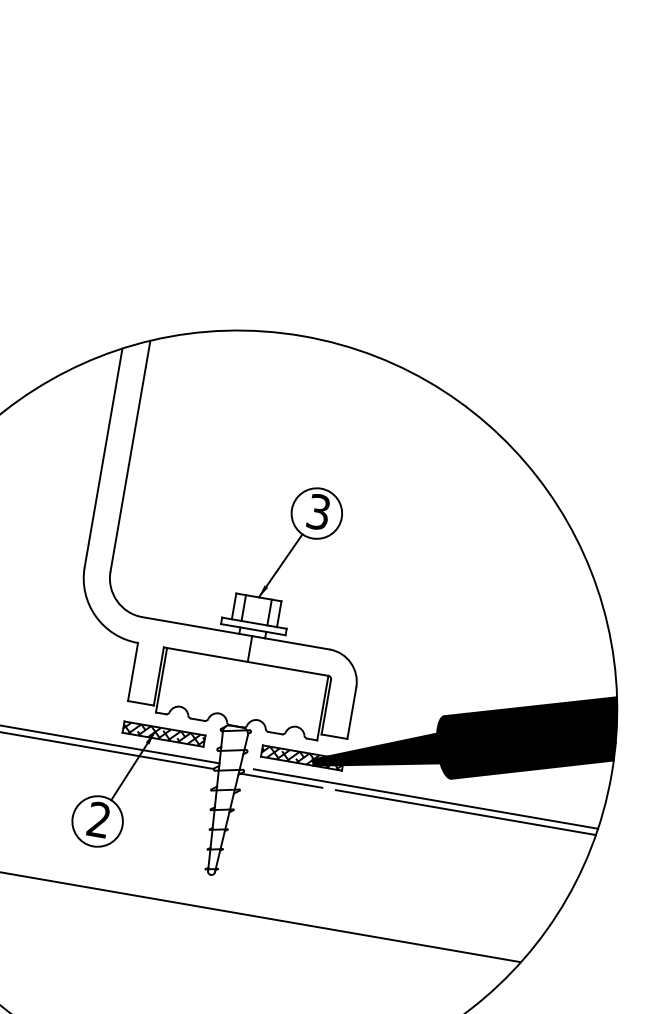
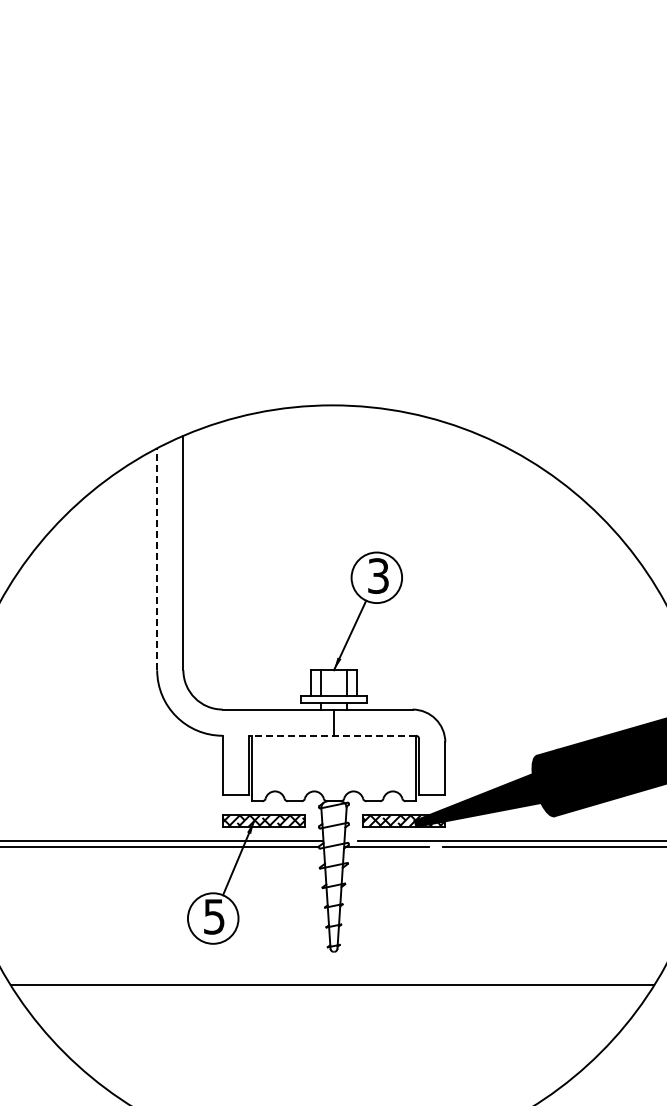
line: (103, 458) -> (157, 559), solid -> dashed
line: (245, 661) -> (331, 735), solid -> dashed
text: (99, 819) -> (214, 916), 2 -> 5

